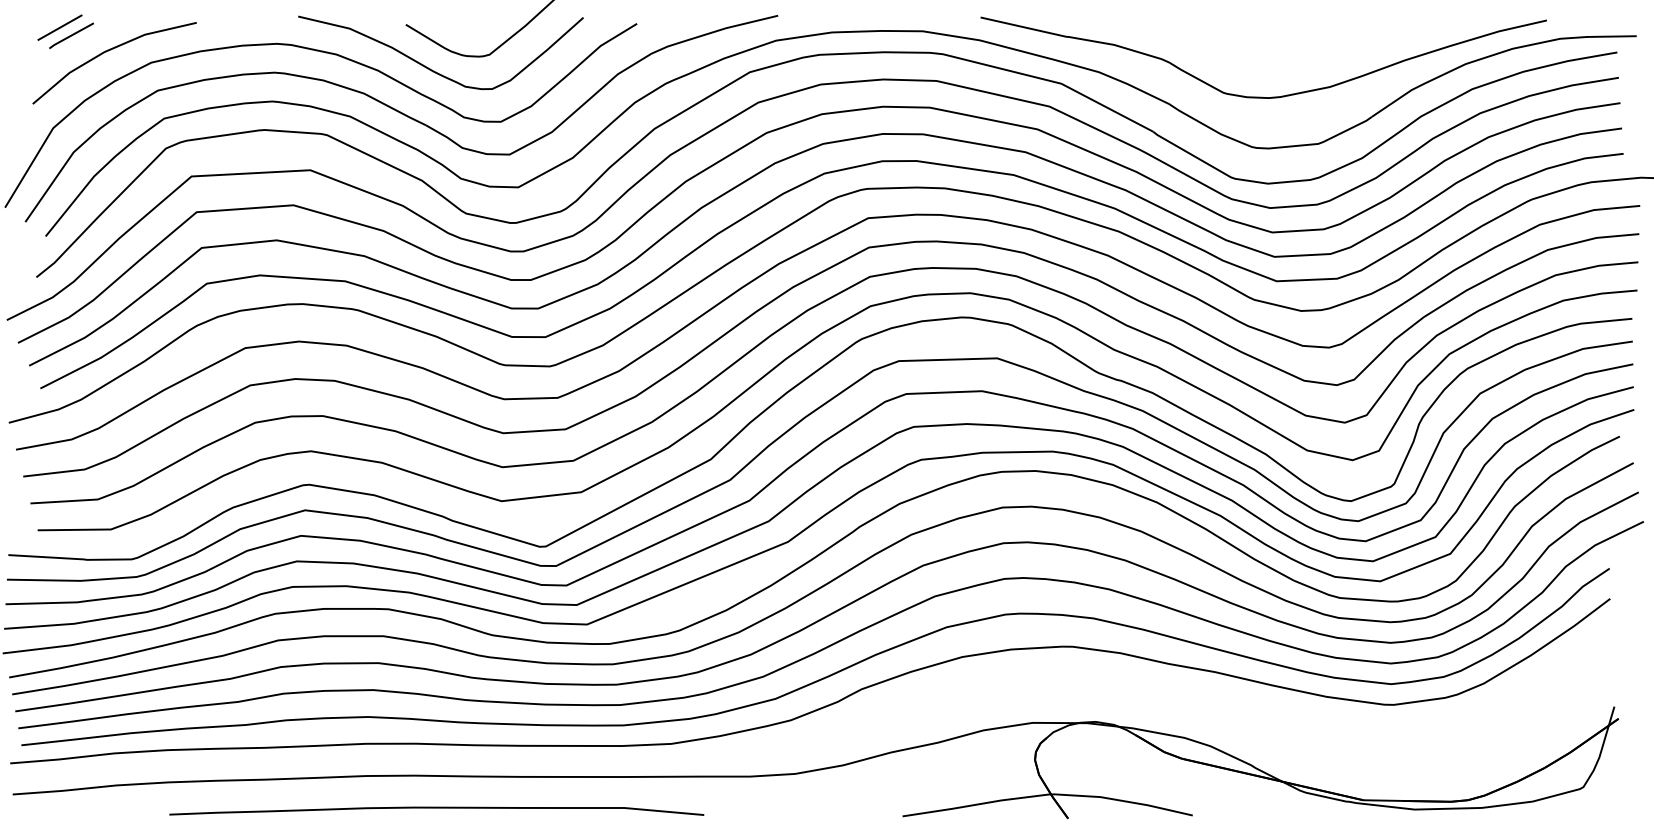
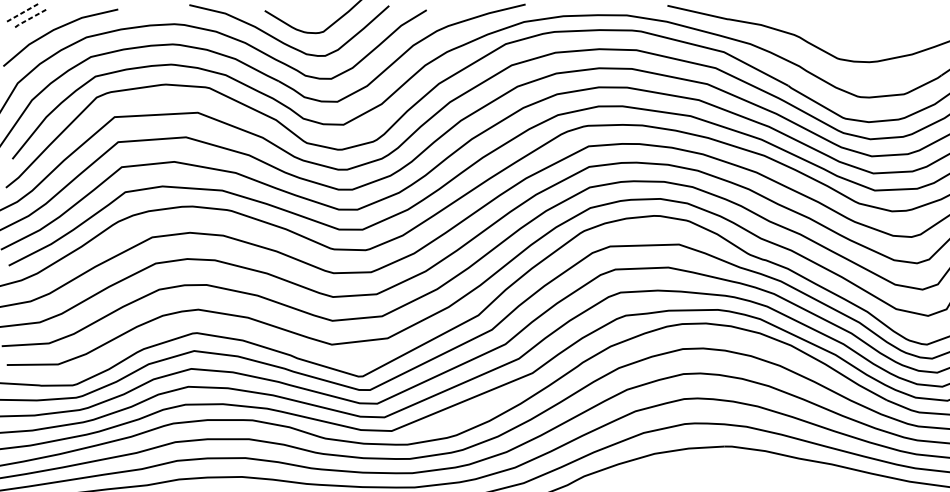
line: (60, 27) -> (22, 12), solid -> dashed
line: (70, 36) -> (29, 19), solid -> dashed

